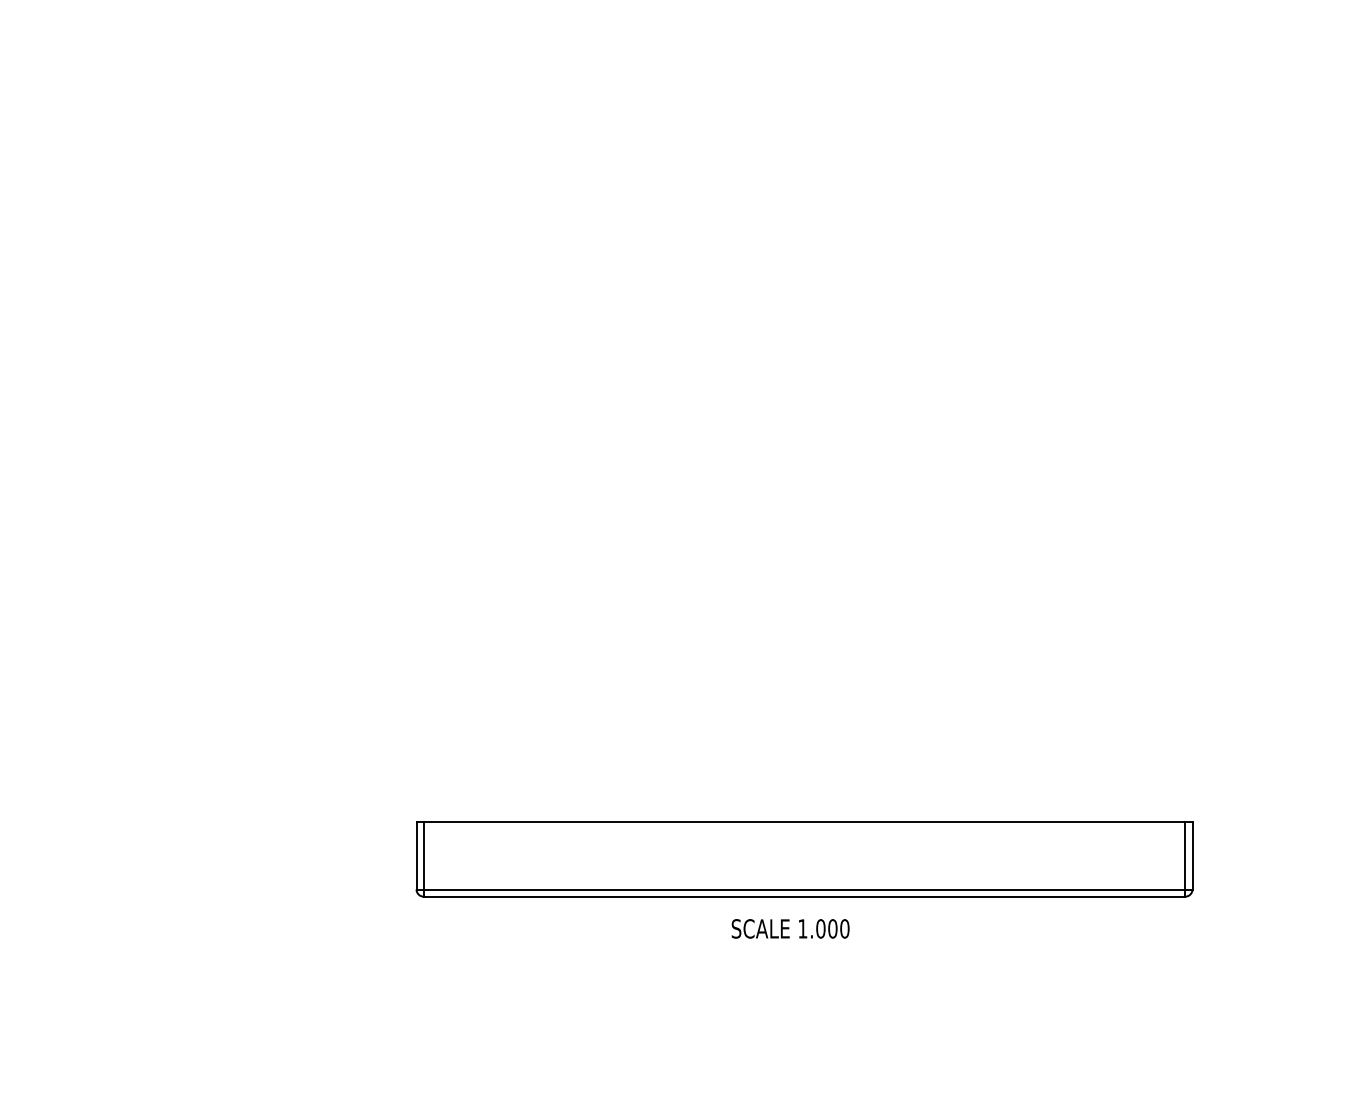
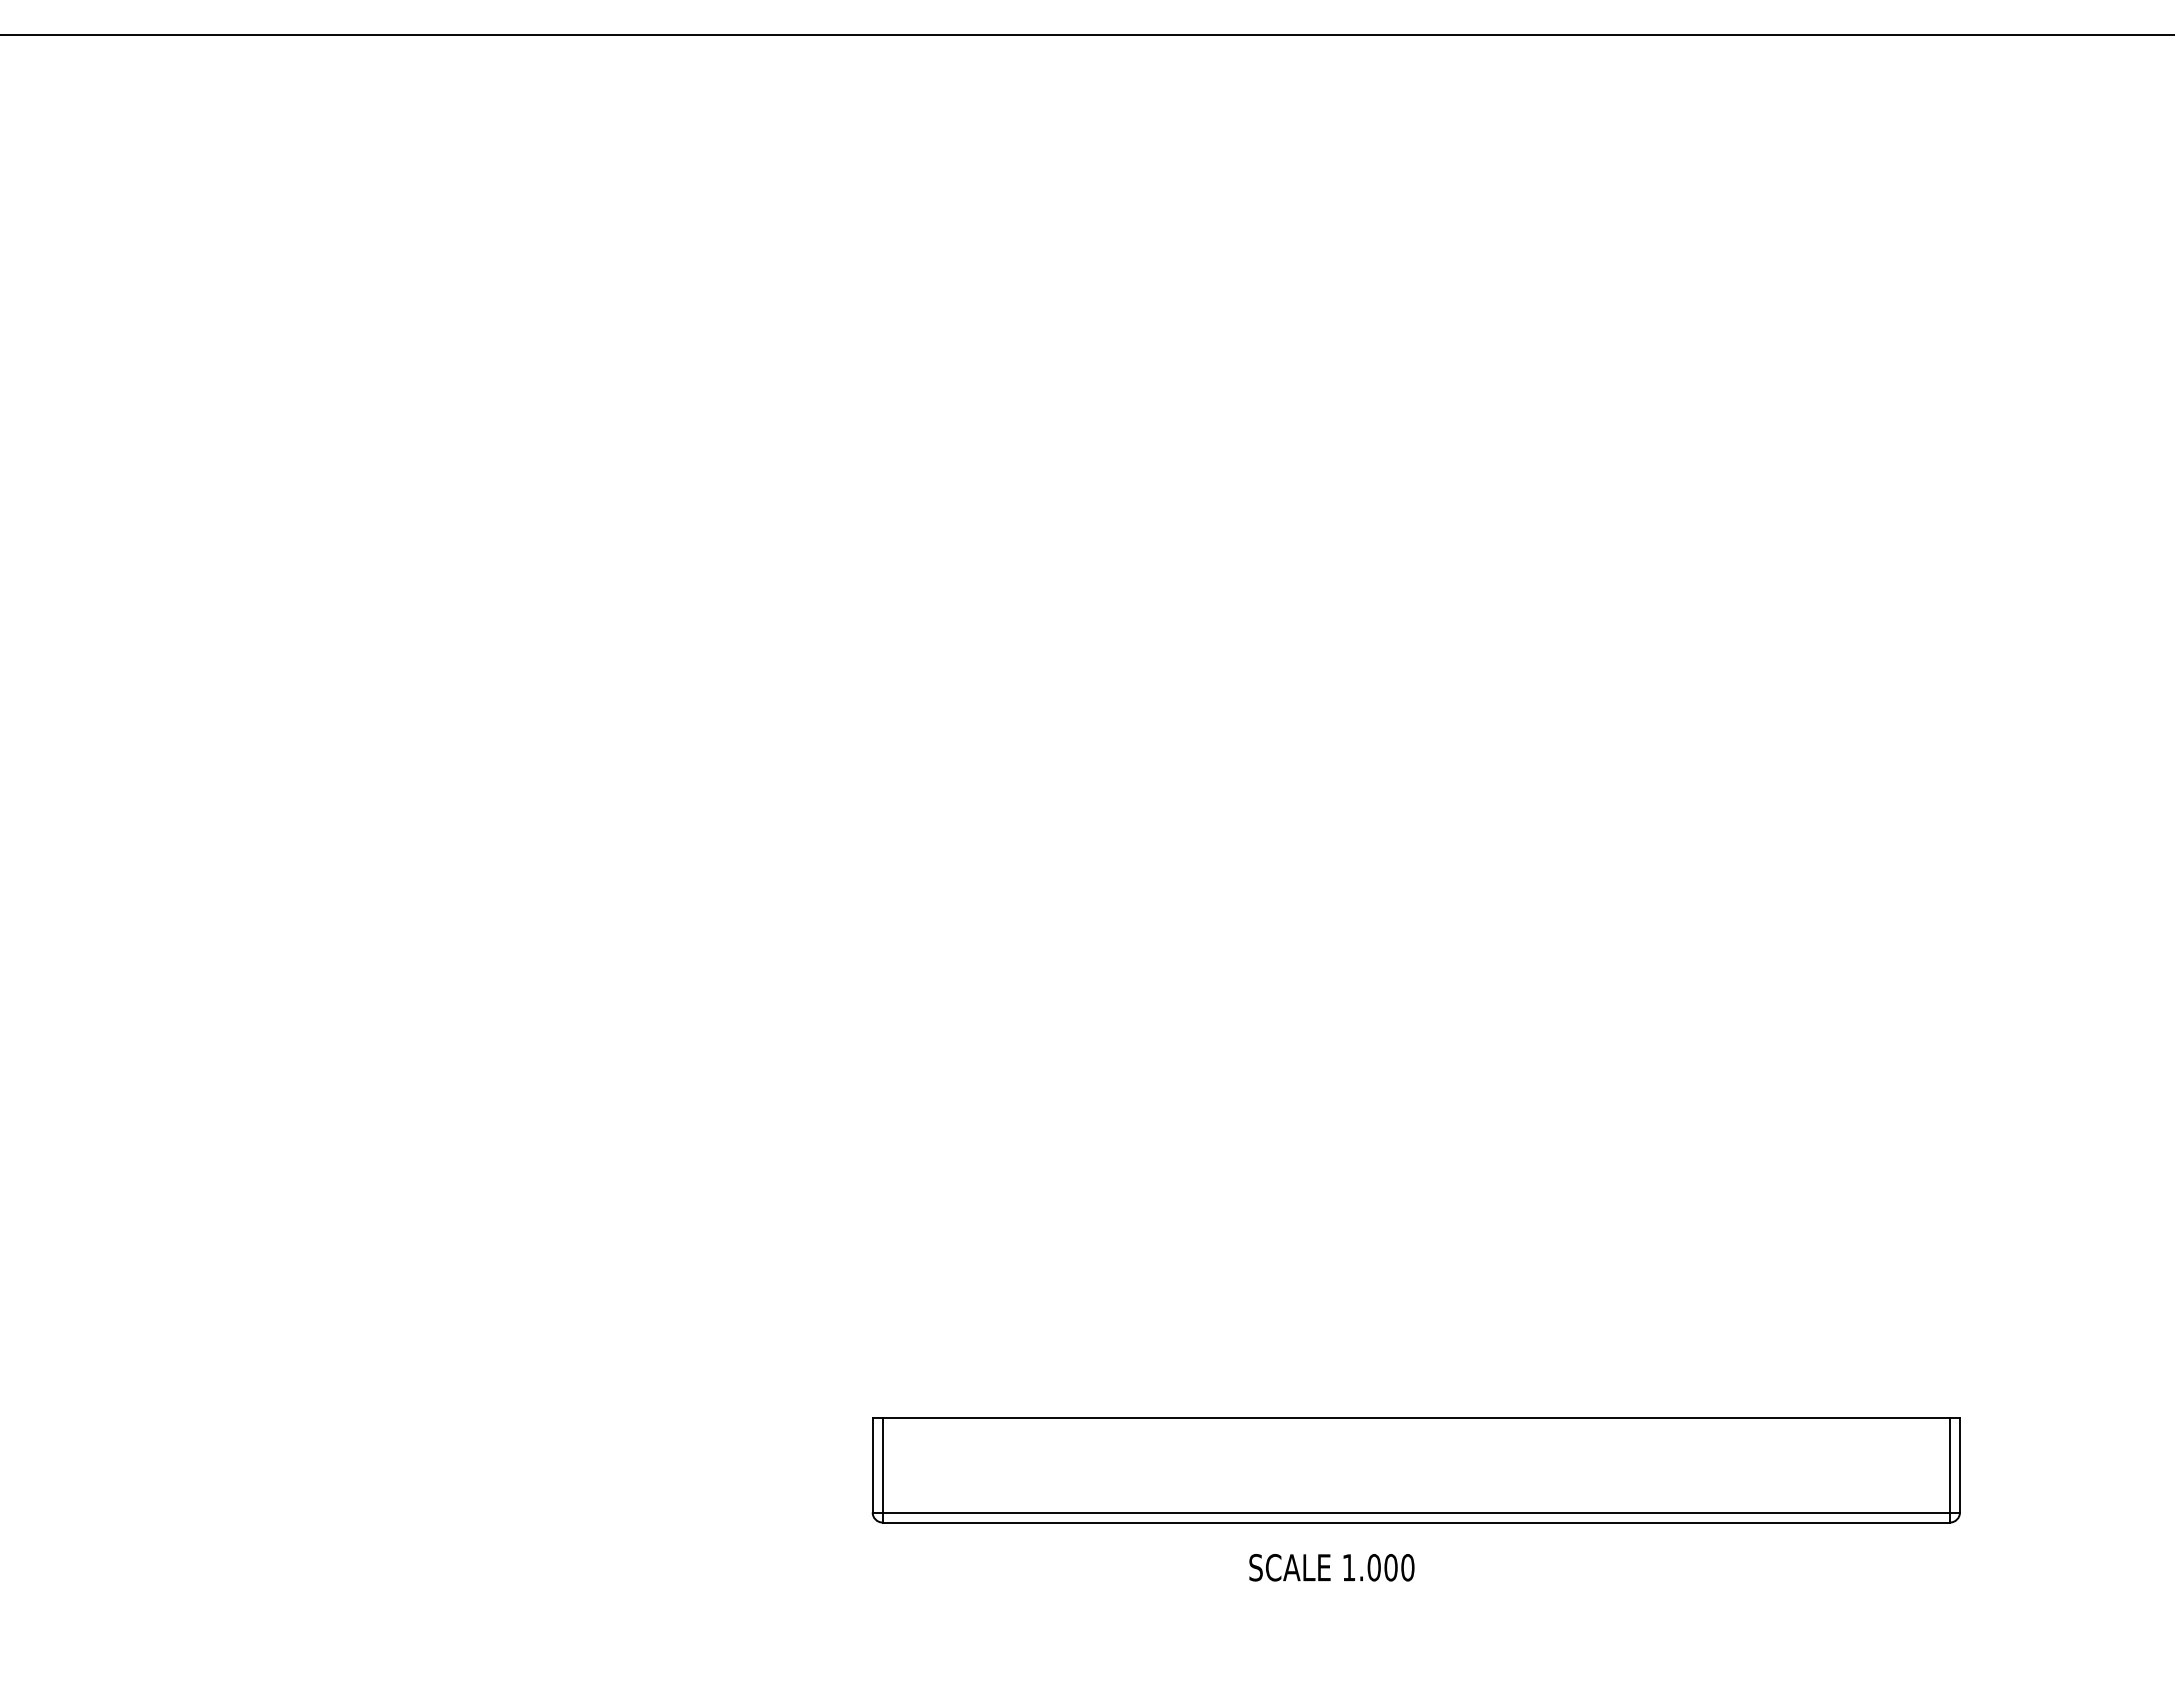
text: (790, 928) -> (1331, 1567), moved

